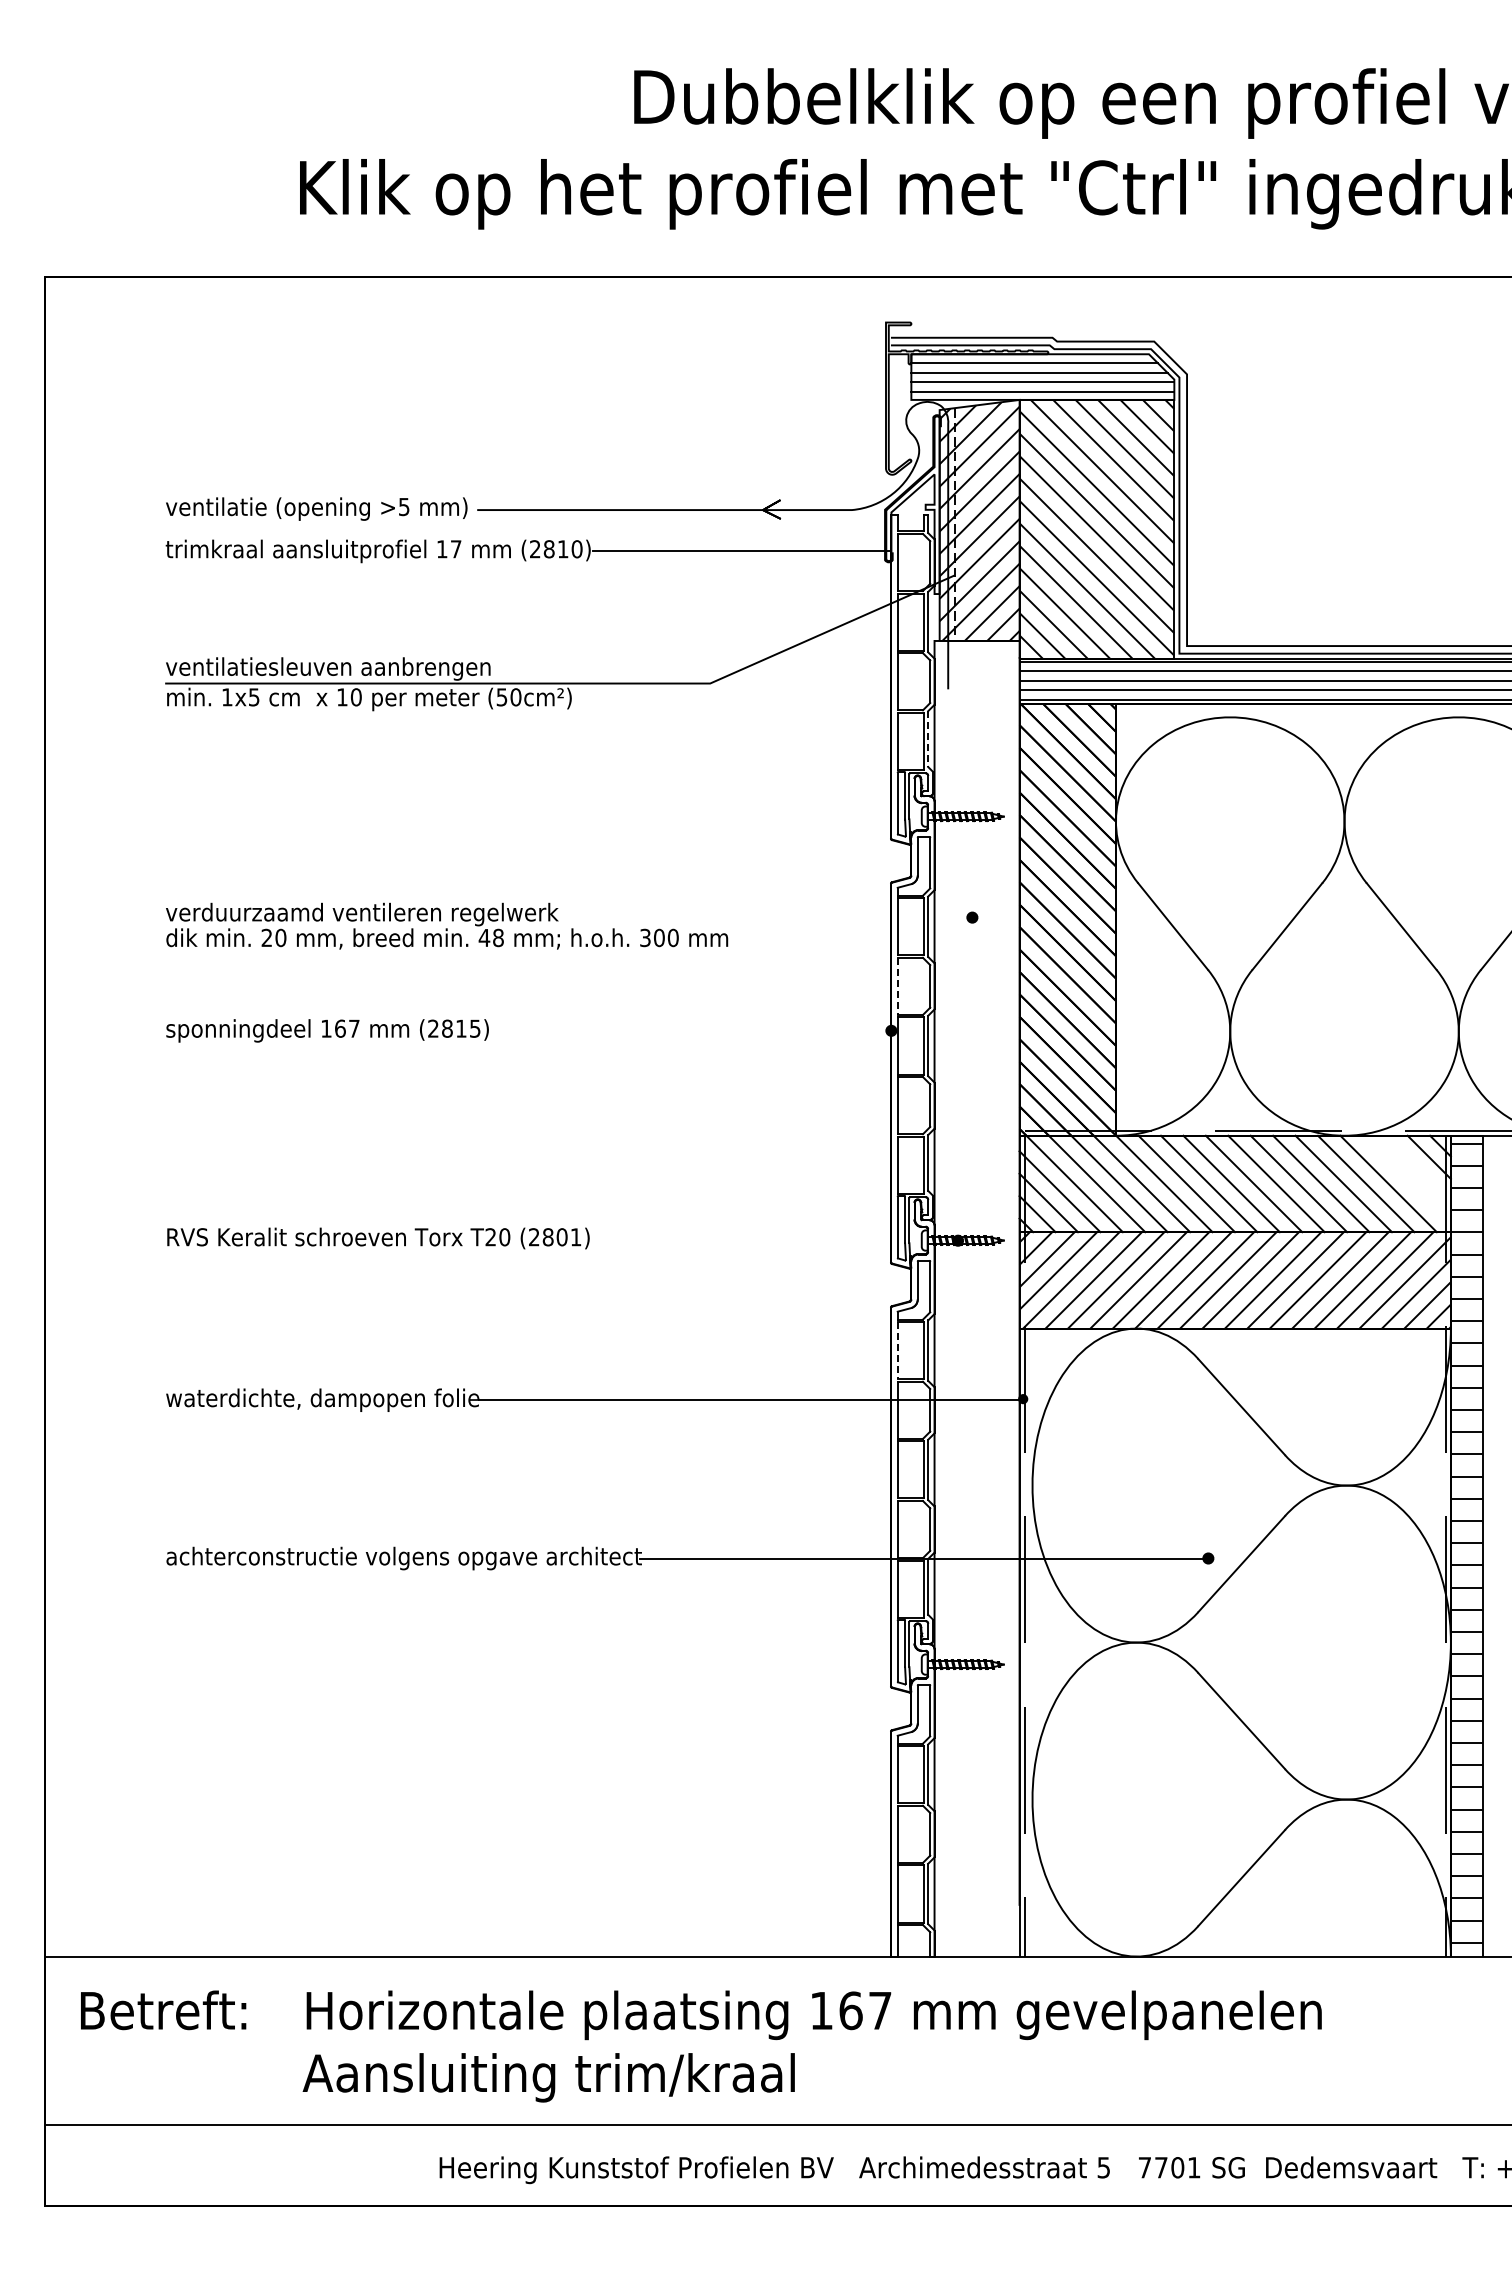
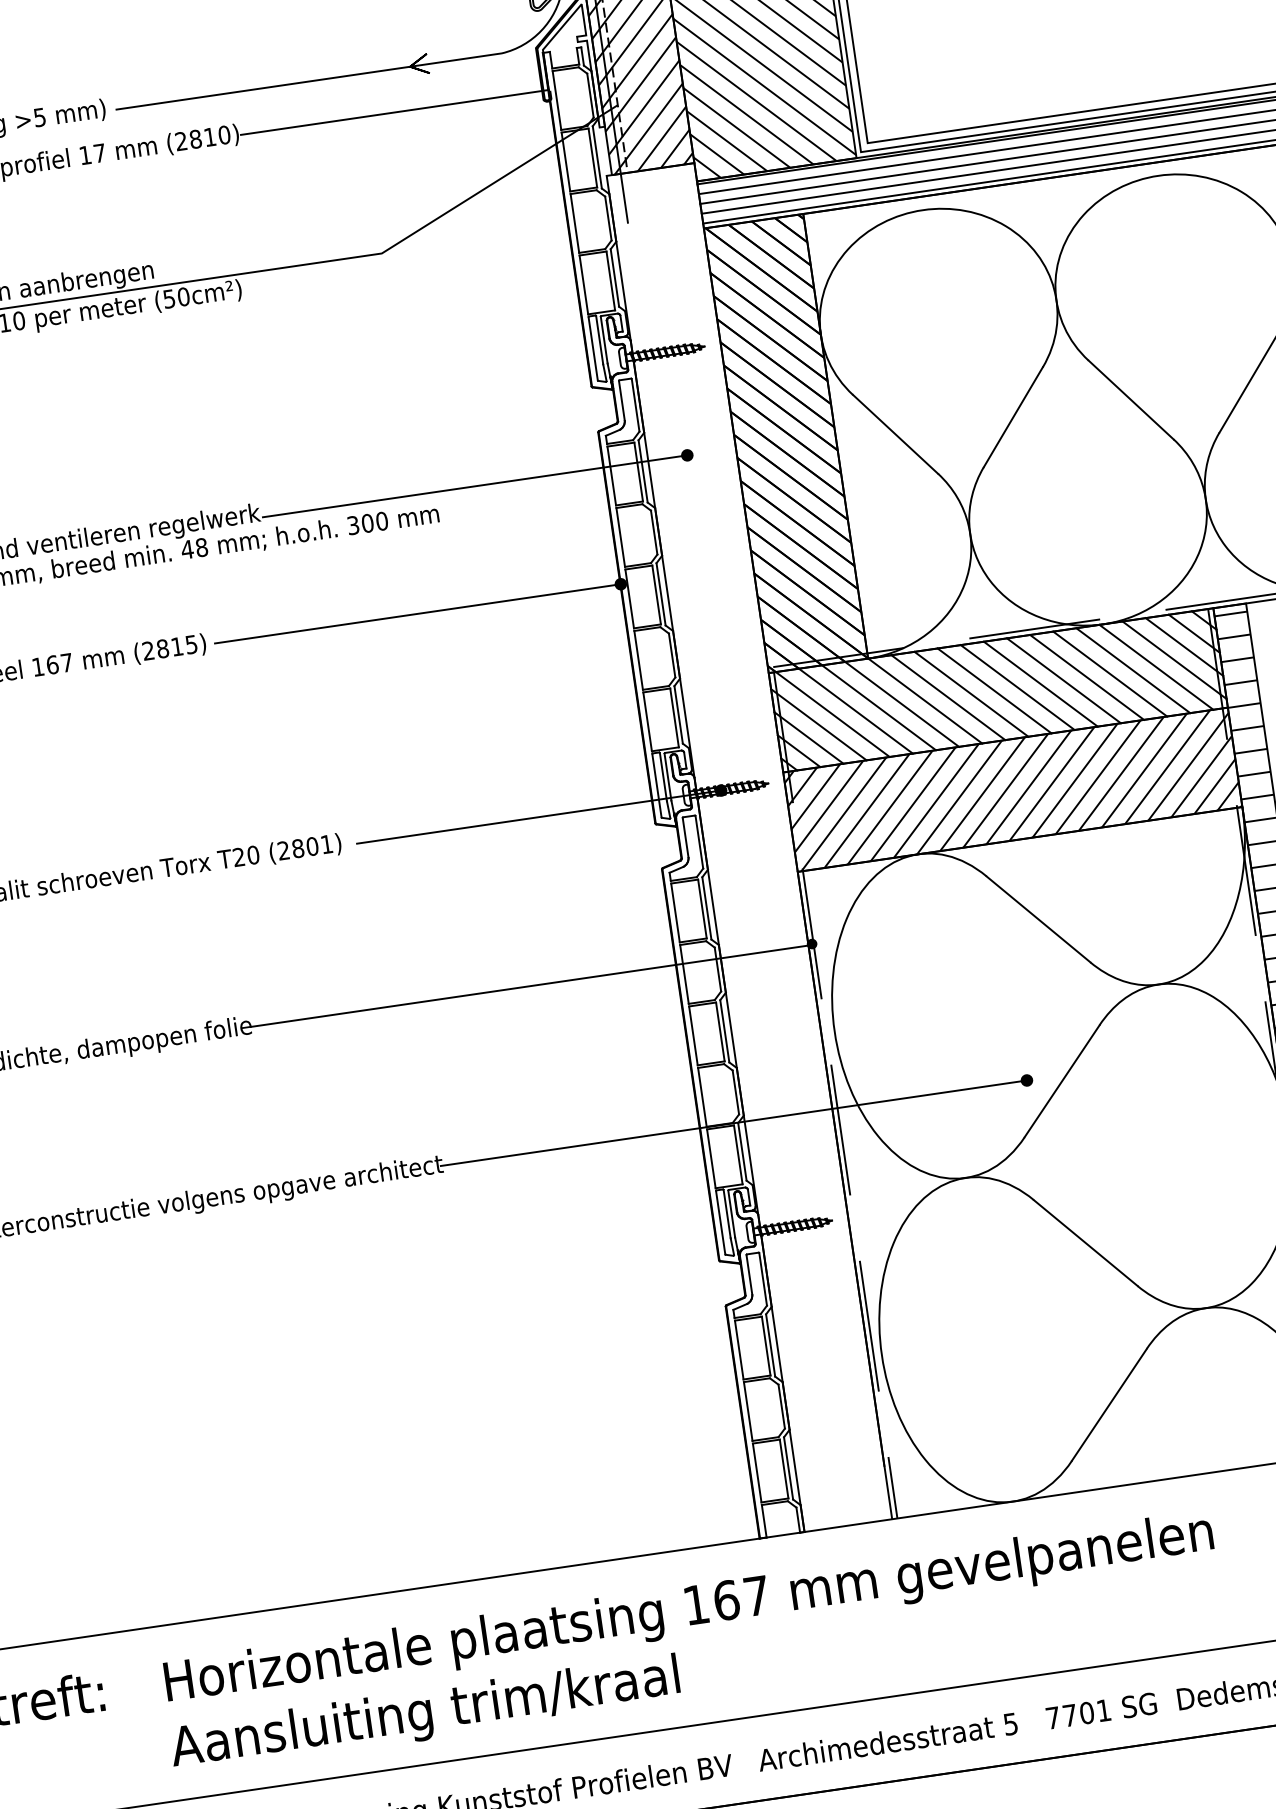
line: (928, 739) -> (615, 278), dashed -> solid
line: (766, 917) -> (475, 486), added
line: (897, 986) -> (620, 537), dashed -> solid
line: (694, 1030) -> (417, 613), added
line: (1417, 1168) -> (1183, 647), added
line: (1406, 1179) -> (1174, 660), added
line: (781, 1240) -> (539, 816), added
line: (897, 1350) -> (675, 912), dashed -> solid

